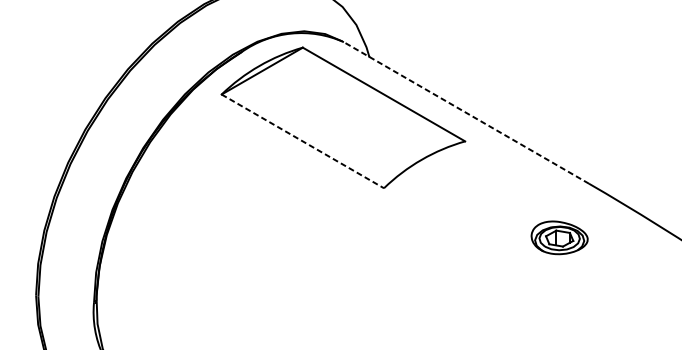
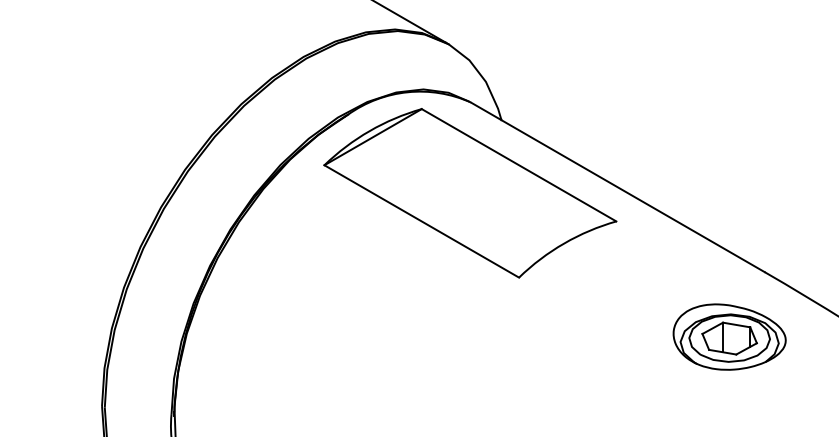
line: (466, 113) -> (617, 187), dashed -> solid
line: (303, 141) -> (422, 221), dashed -> solid
part: (559, 237) -> (729, 336), size x1.67

